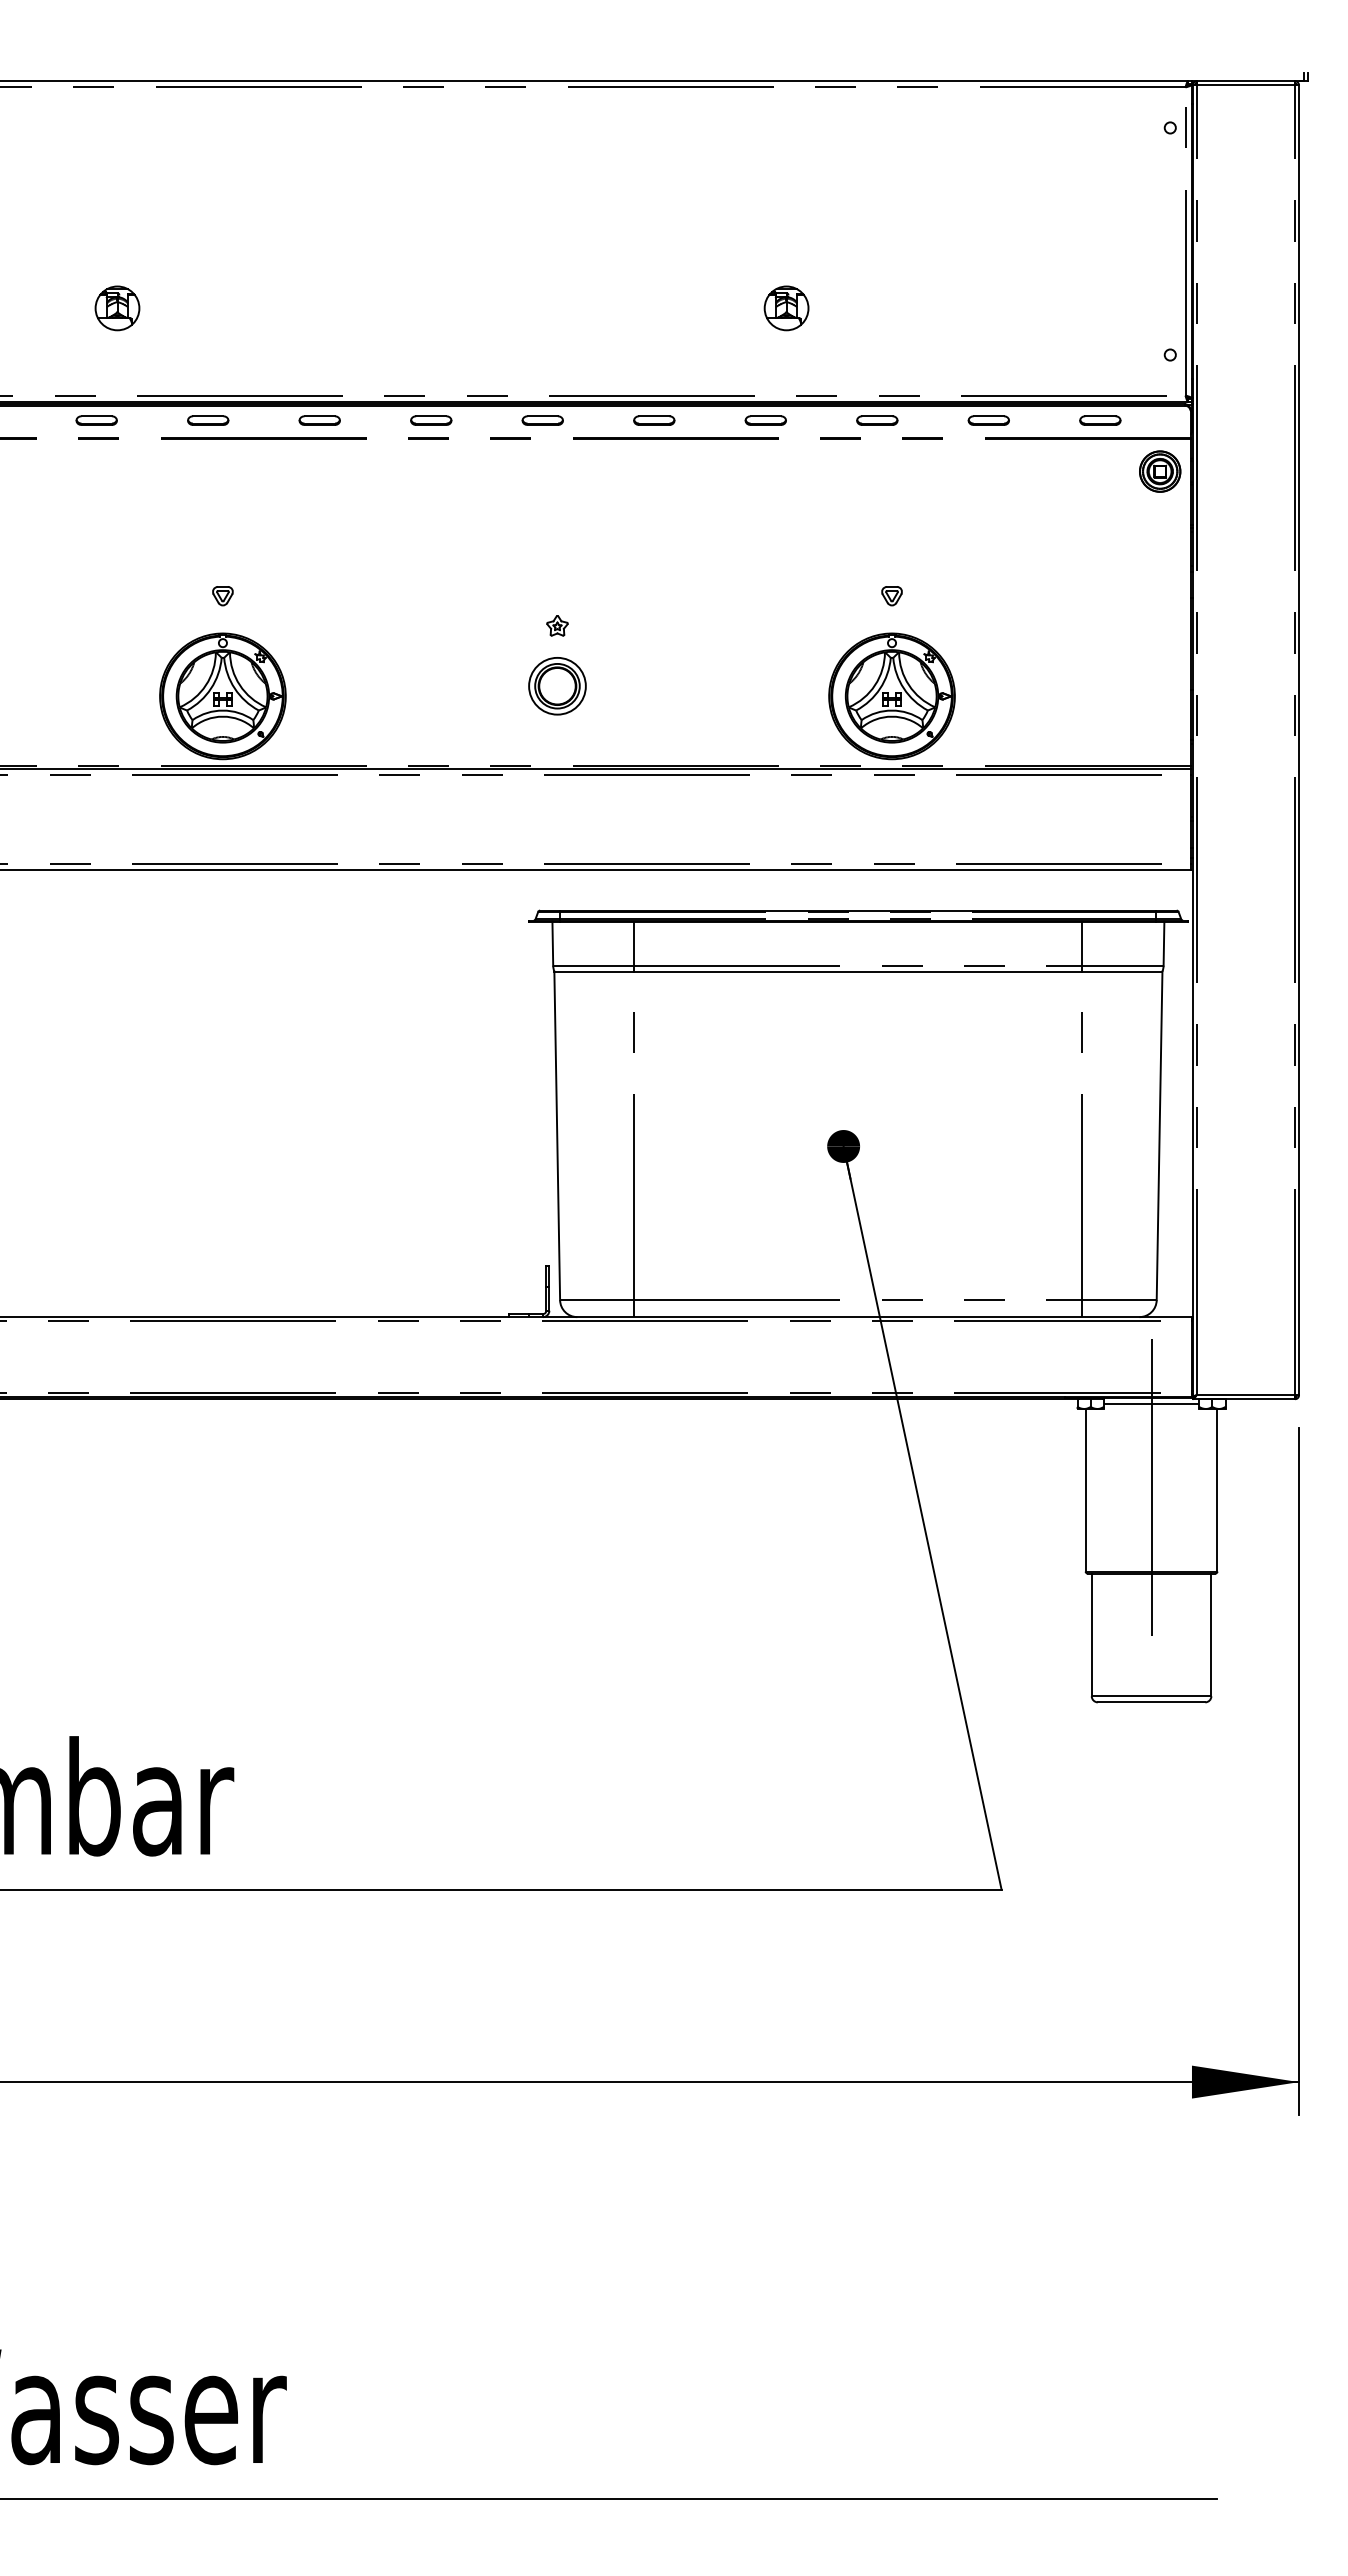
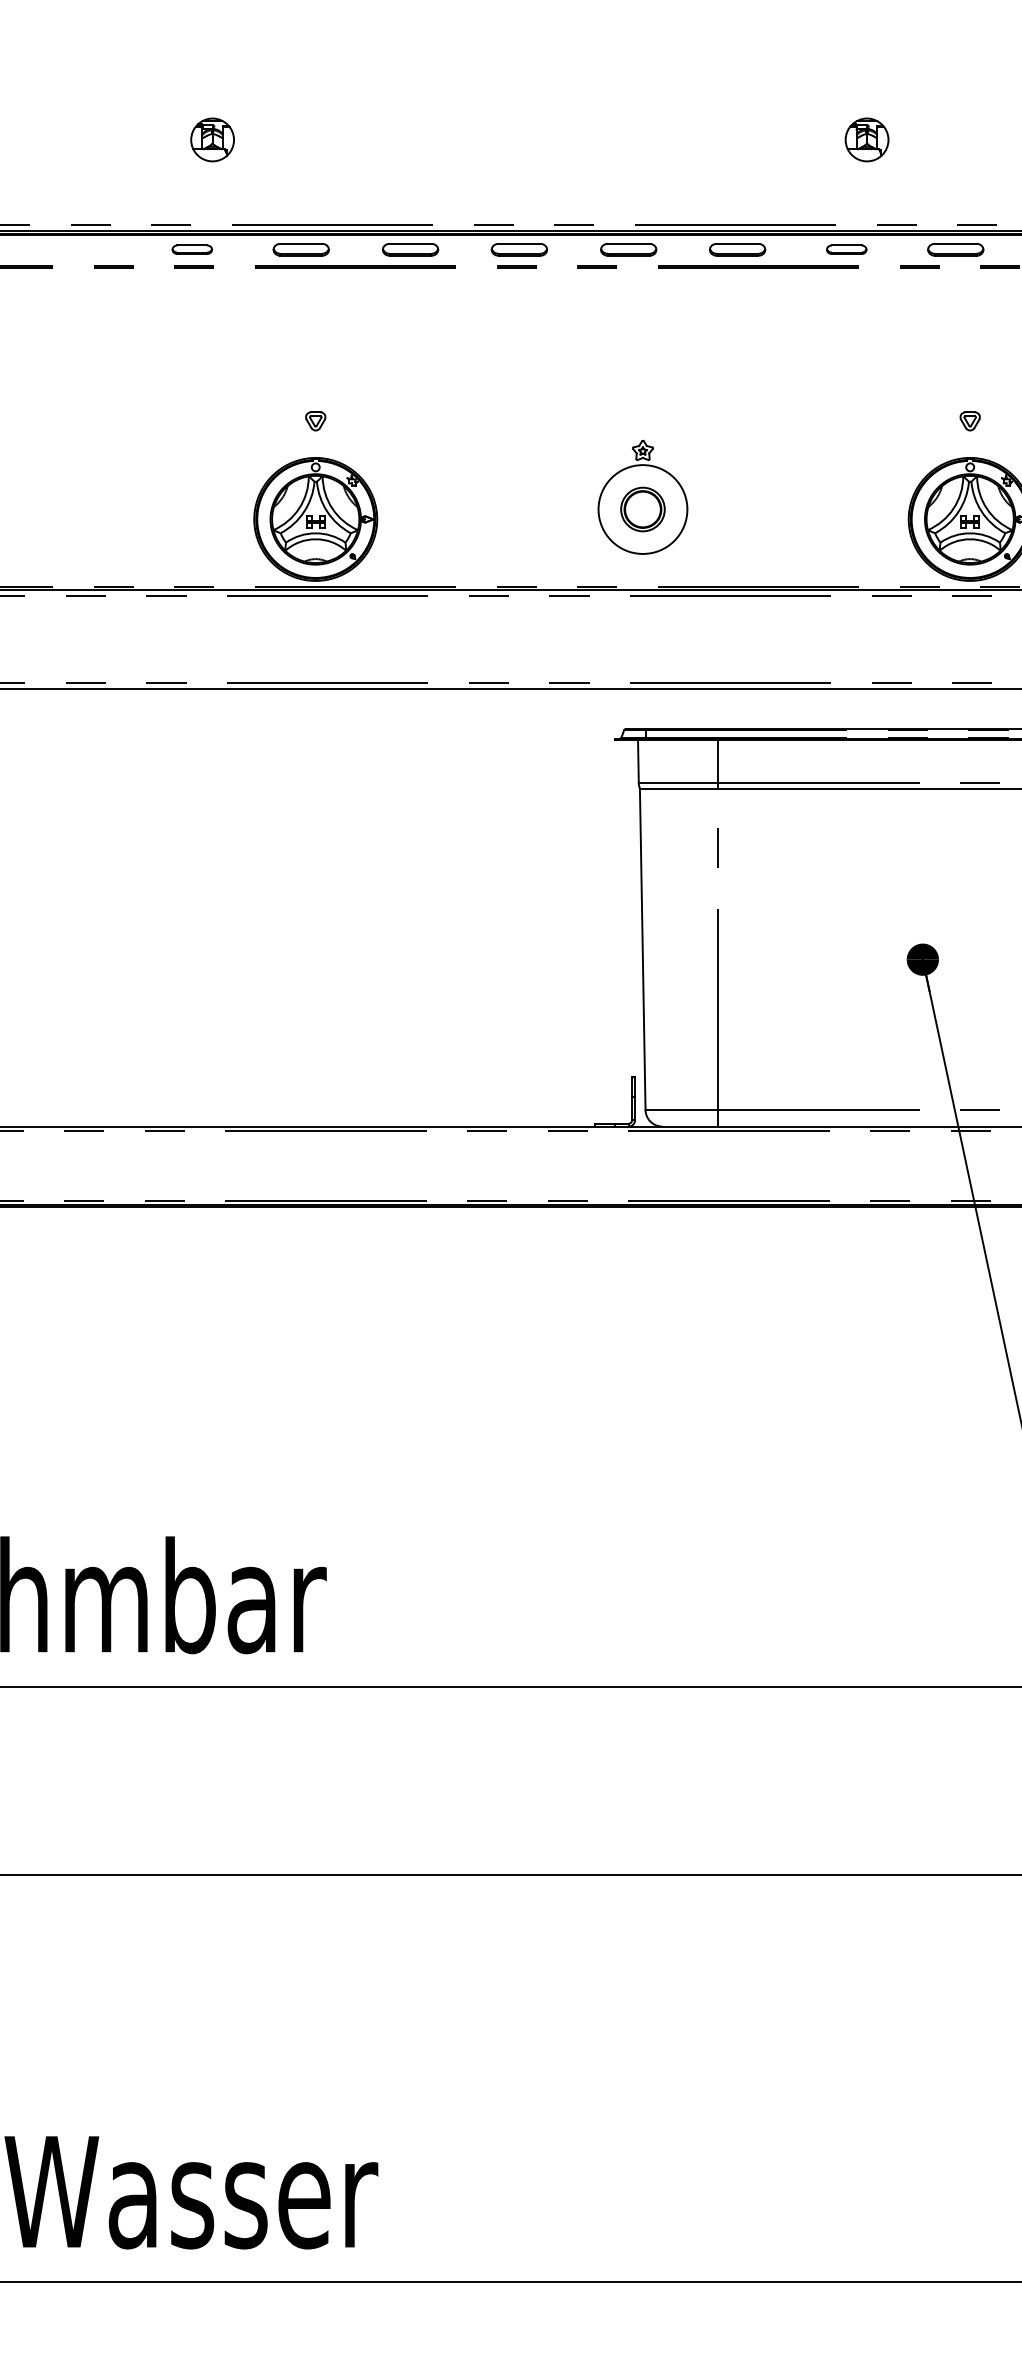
part: (208, 420) -> (301, 249), size x1.4
part: (319, 420) -> (410, 249), size x1.4
part: (431, 420) -> (519, 249), size x1.4
part: (542, 420) -> (628, 249), size x1.4
part: (654, 420) -> (737, 249), size x1.4
part: (877, 420) -> (955, 249), size x1.4
circle: (557, 685) -> (642, 508), size x1.6

